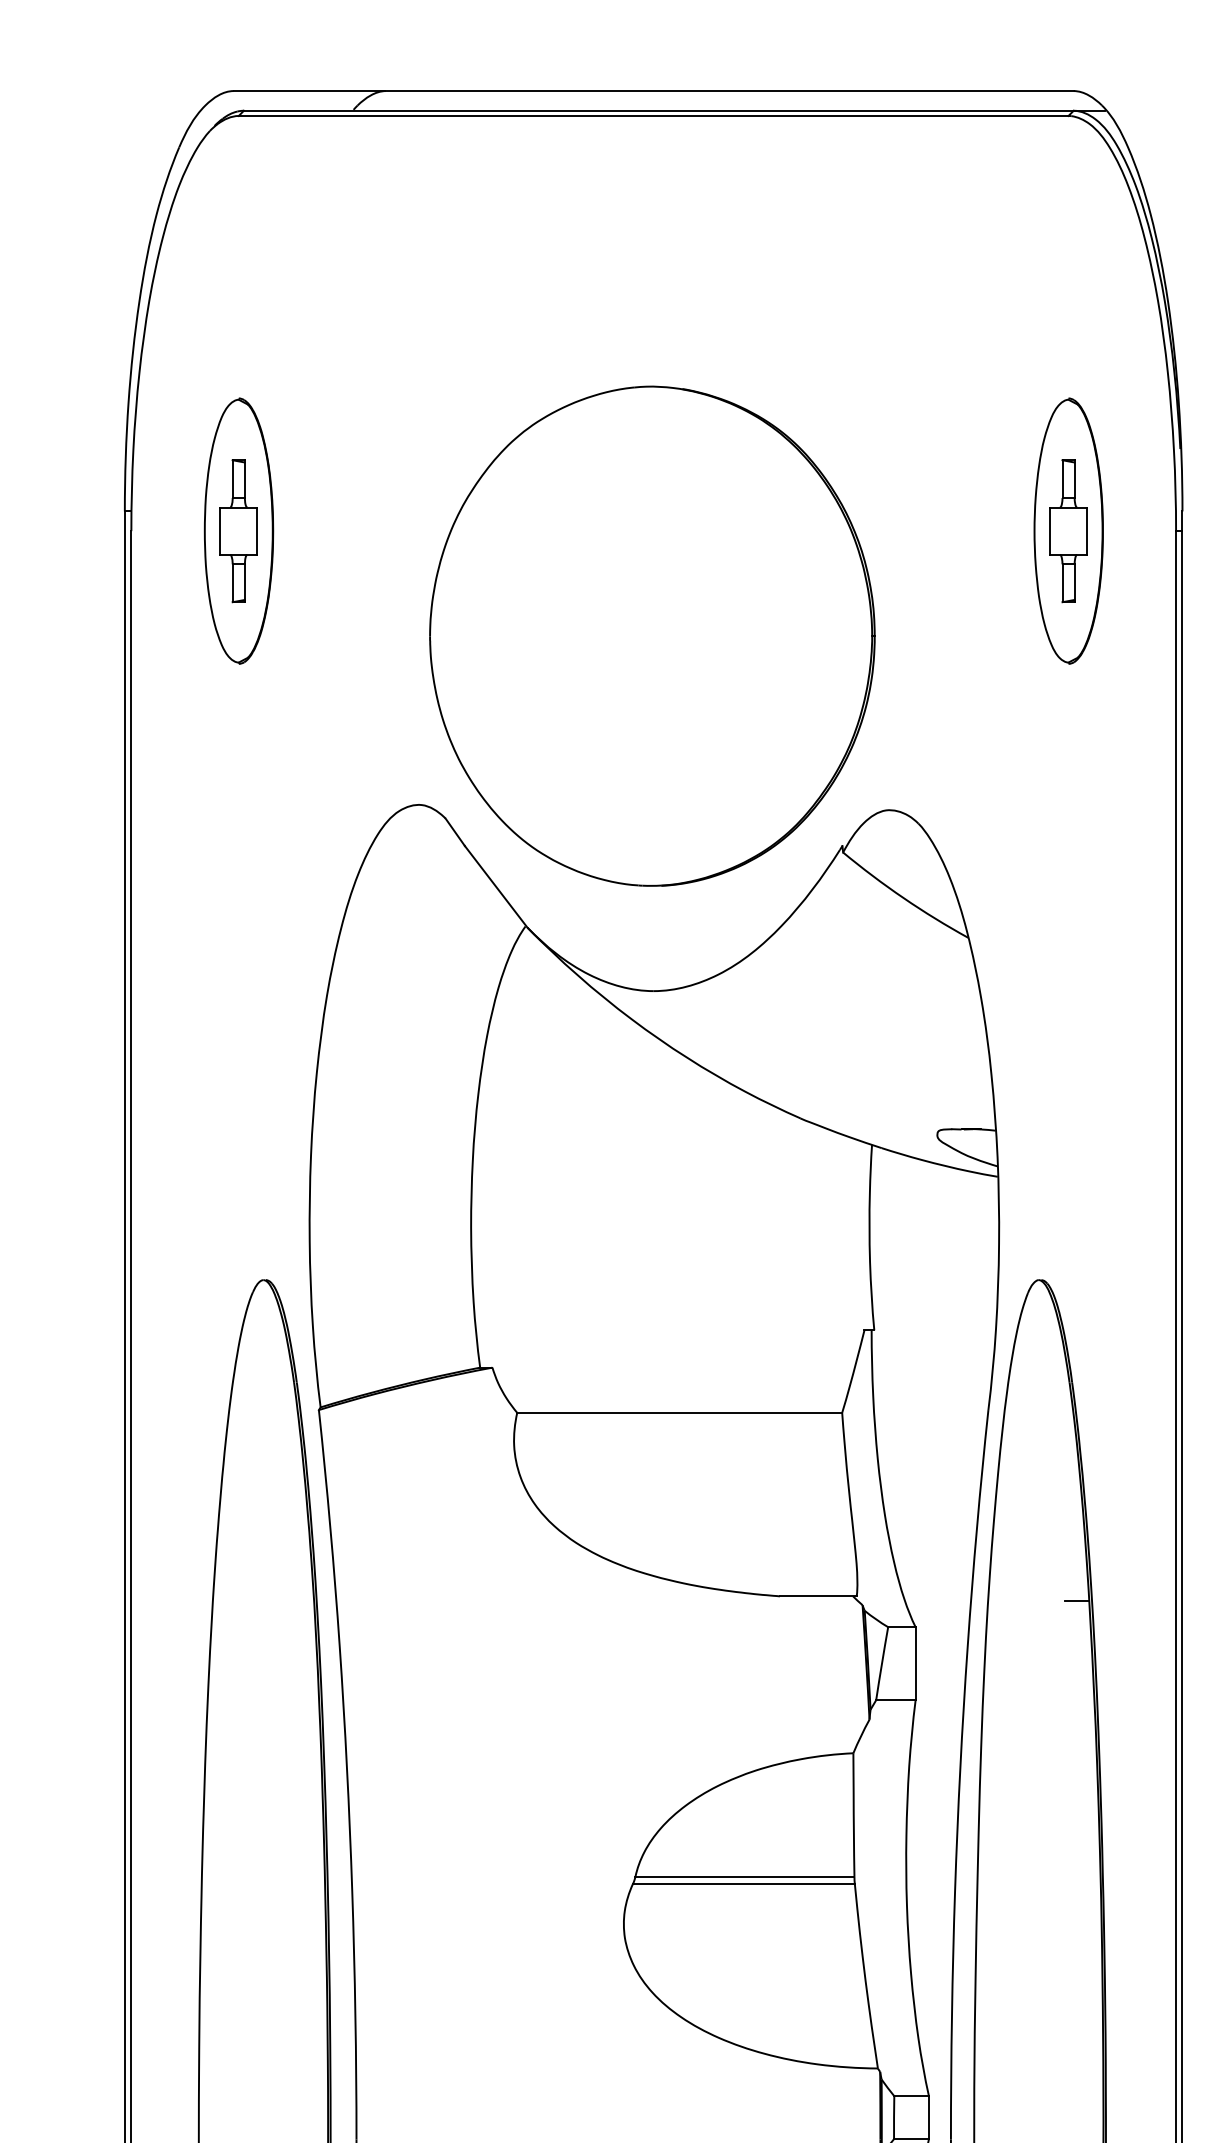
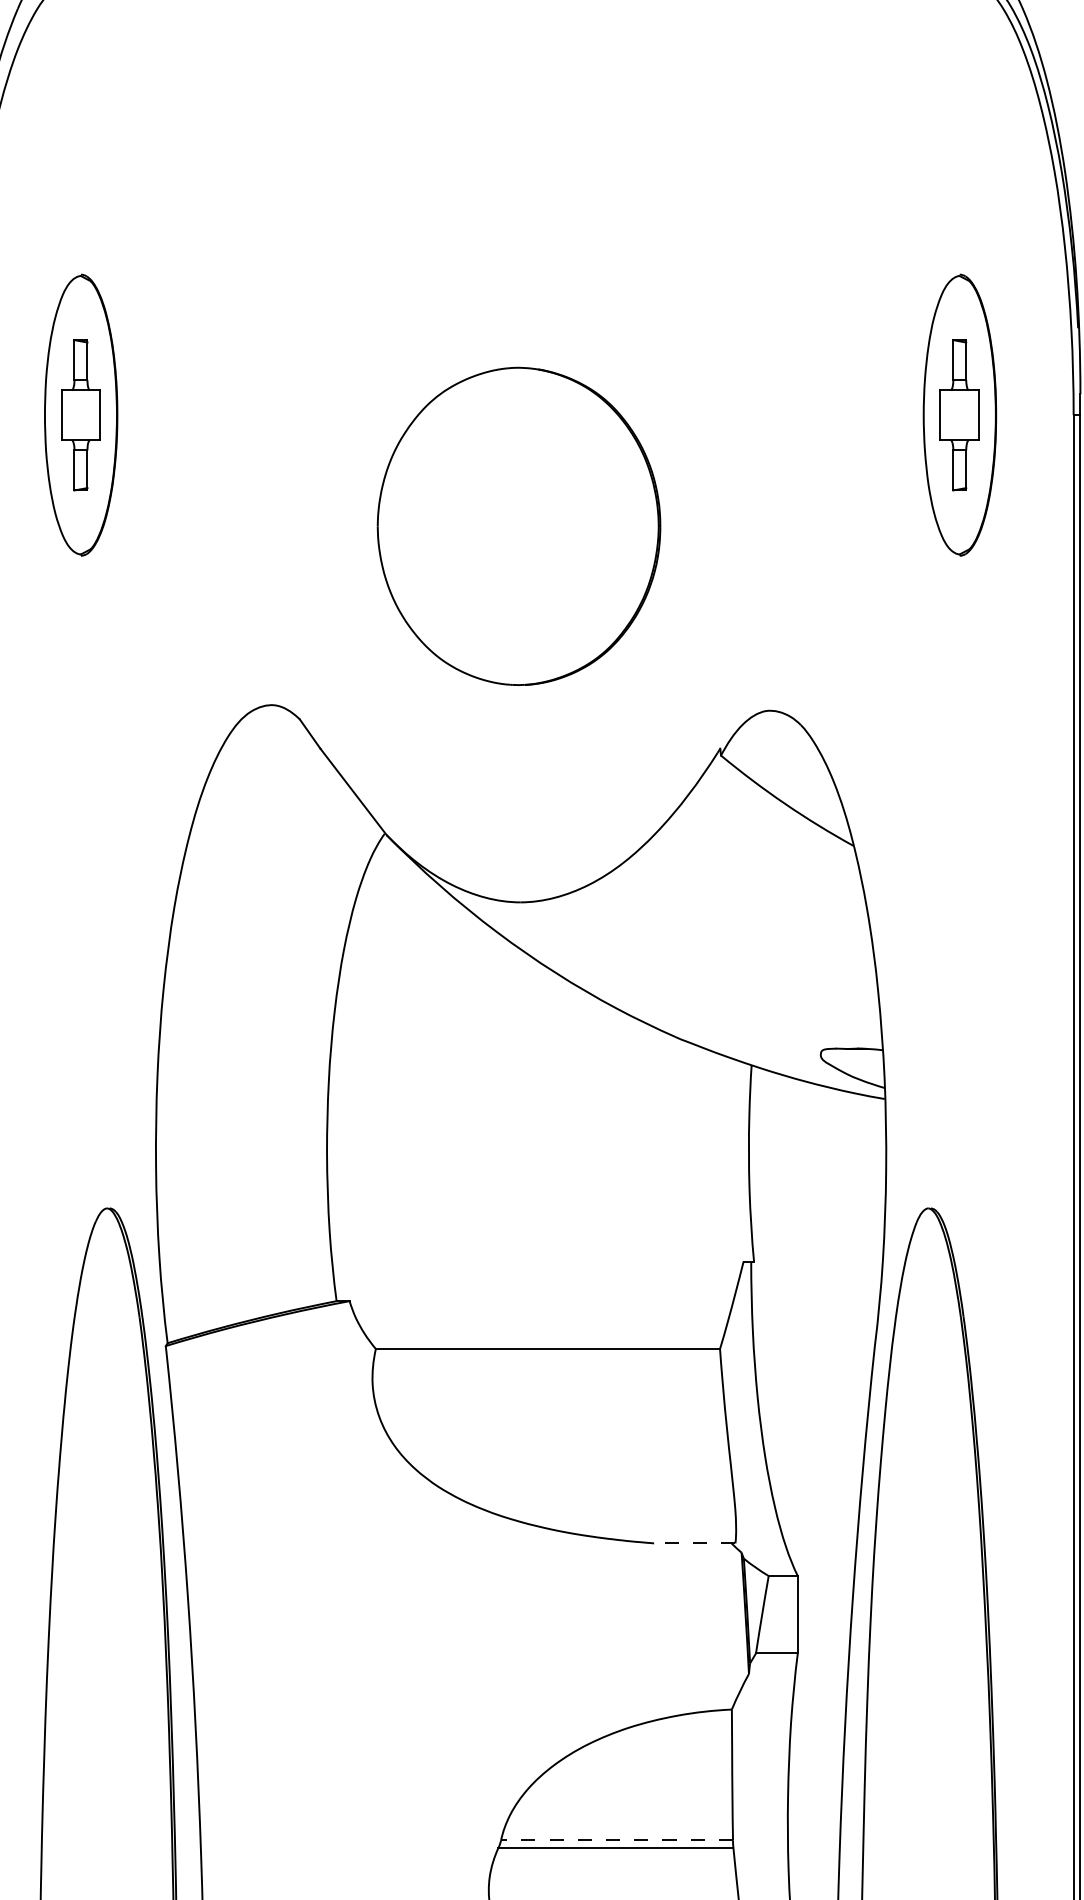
part: (652, 635) -> (519, 525), size x0.6
line: (817, 1596) -> (693, 1543), solid -> dashed
line: (1076, 1600) -> (968, 1547), removed
line: (744, 1876) -> (616, 1840), solid -> dashed

